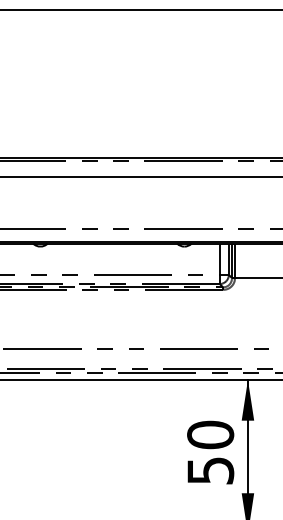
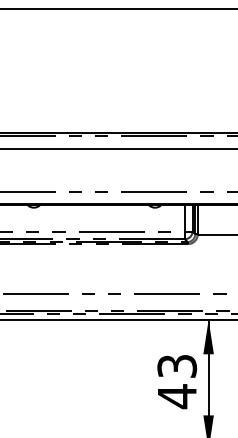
text: (210, 452) -> (177, 381), 50 -> 43

